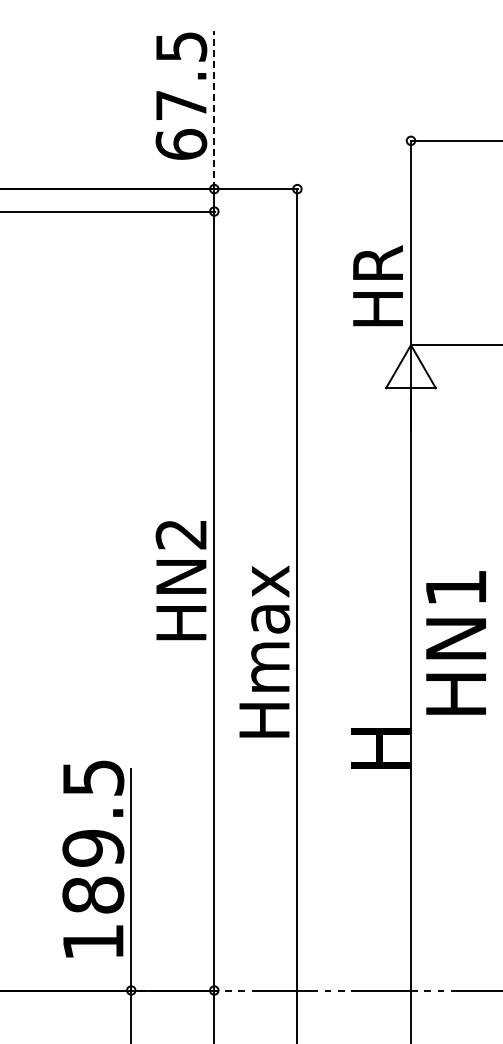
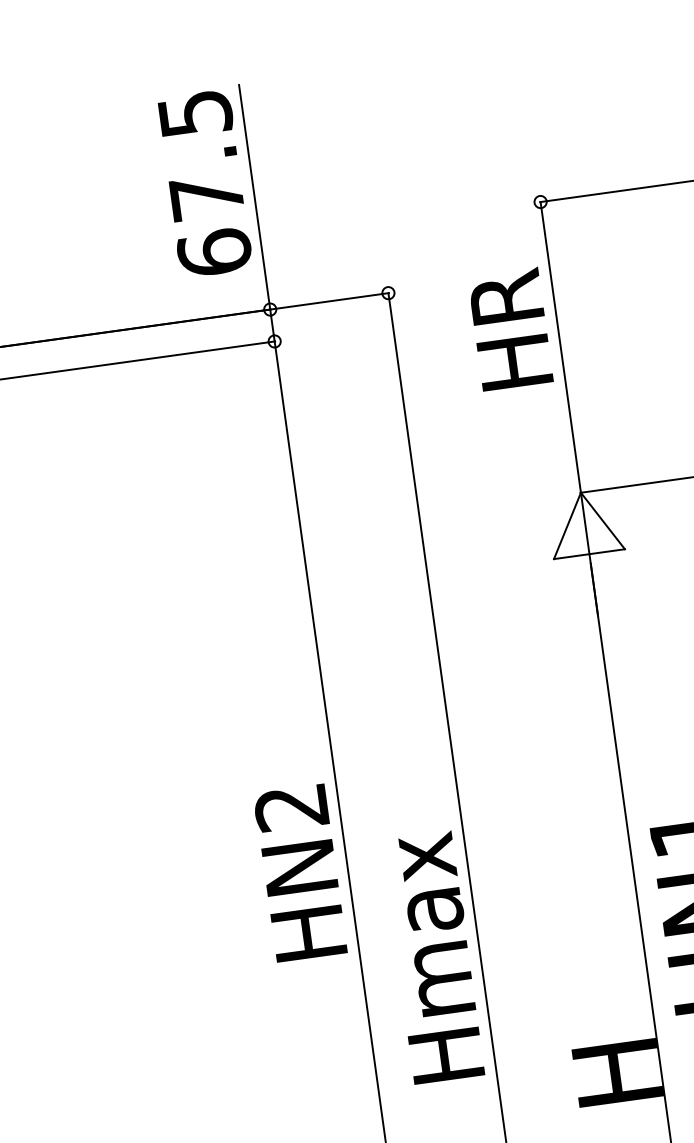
line: (214, 110) -> (254, 197), dashed -> solid
text: (377, 285) -> (509, 329), moved

